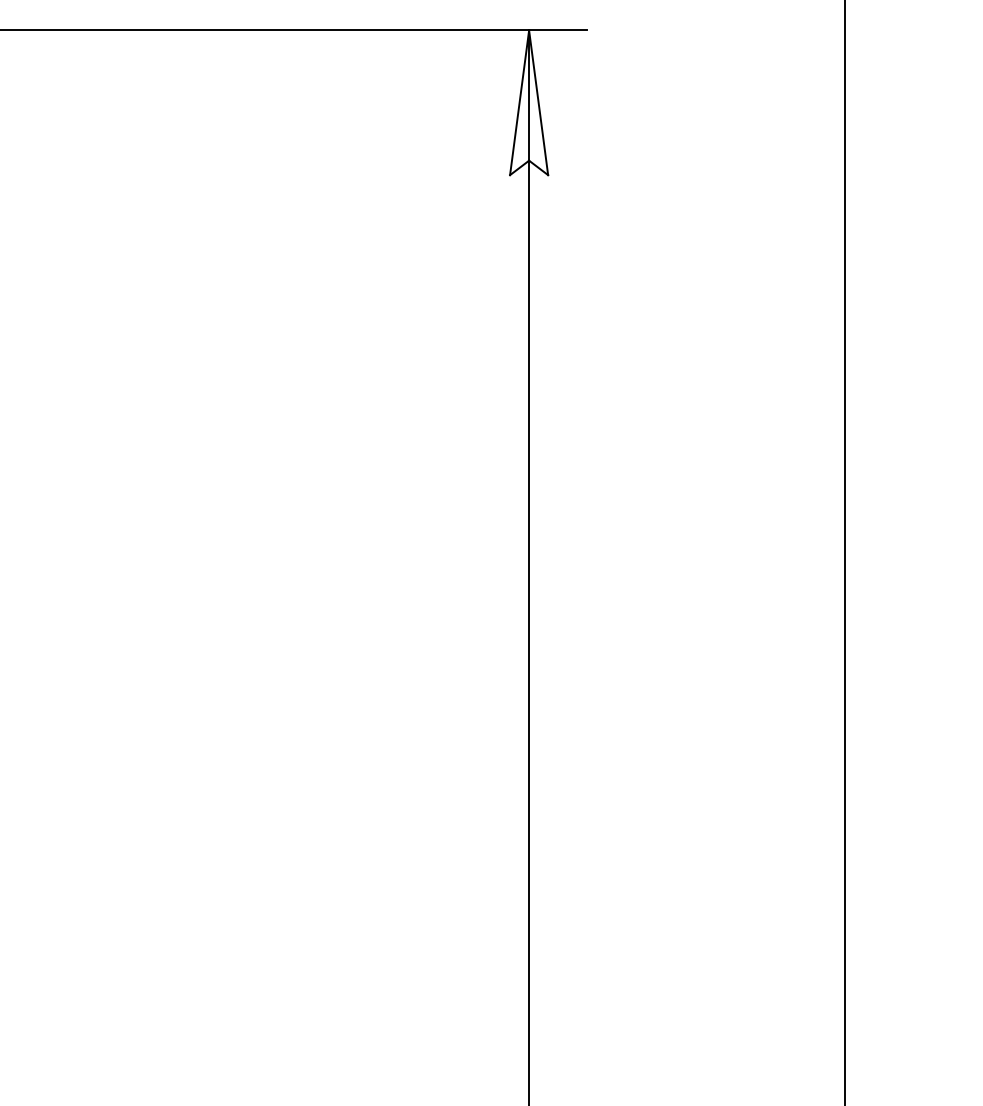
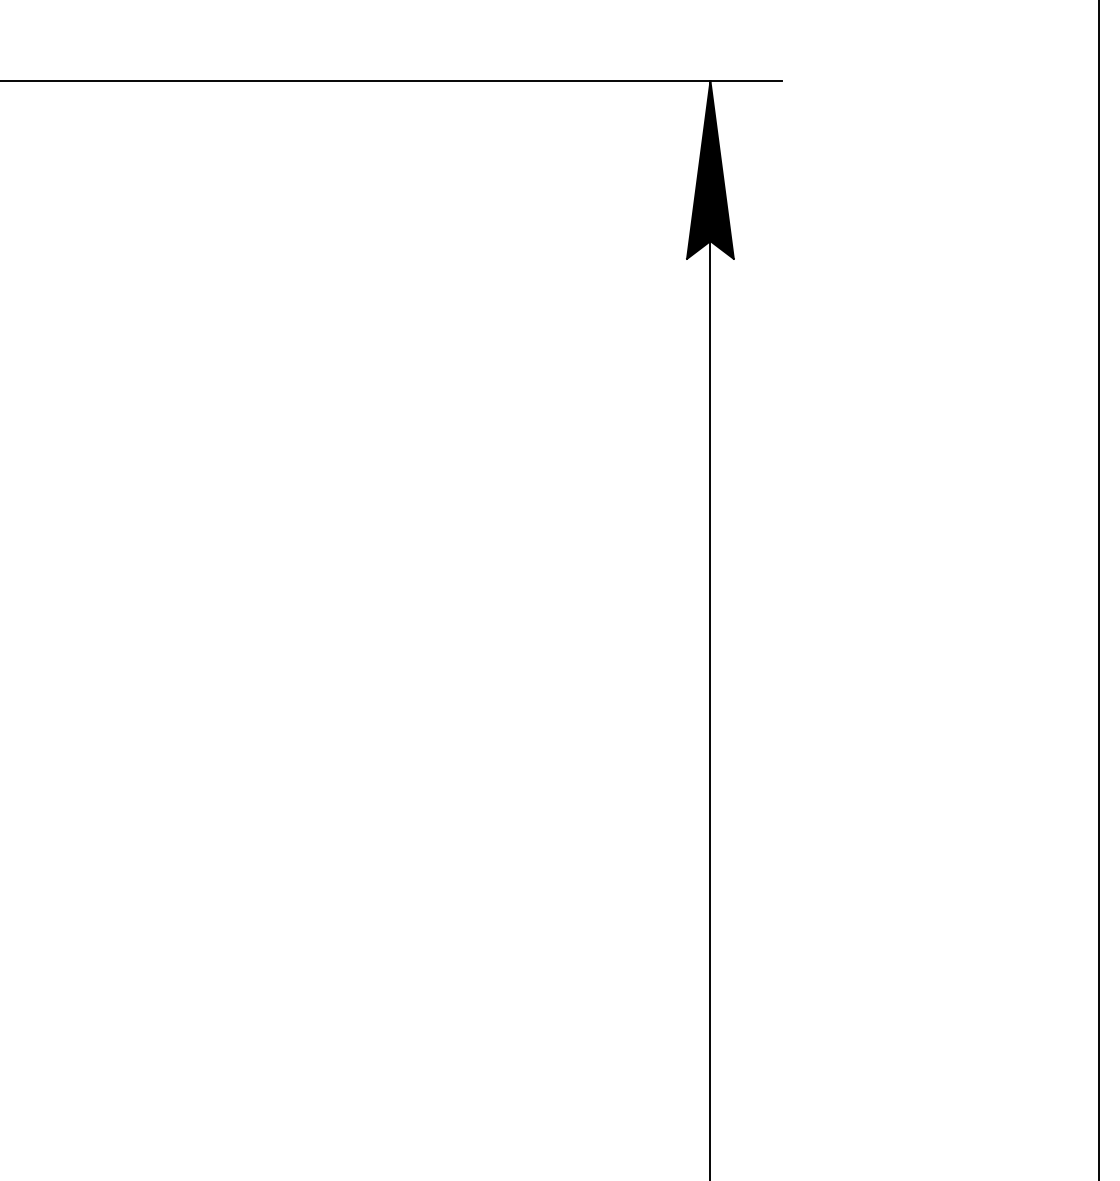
fill: (529, 102) -> (710, 169), added

